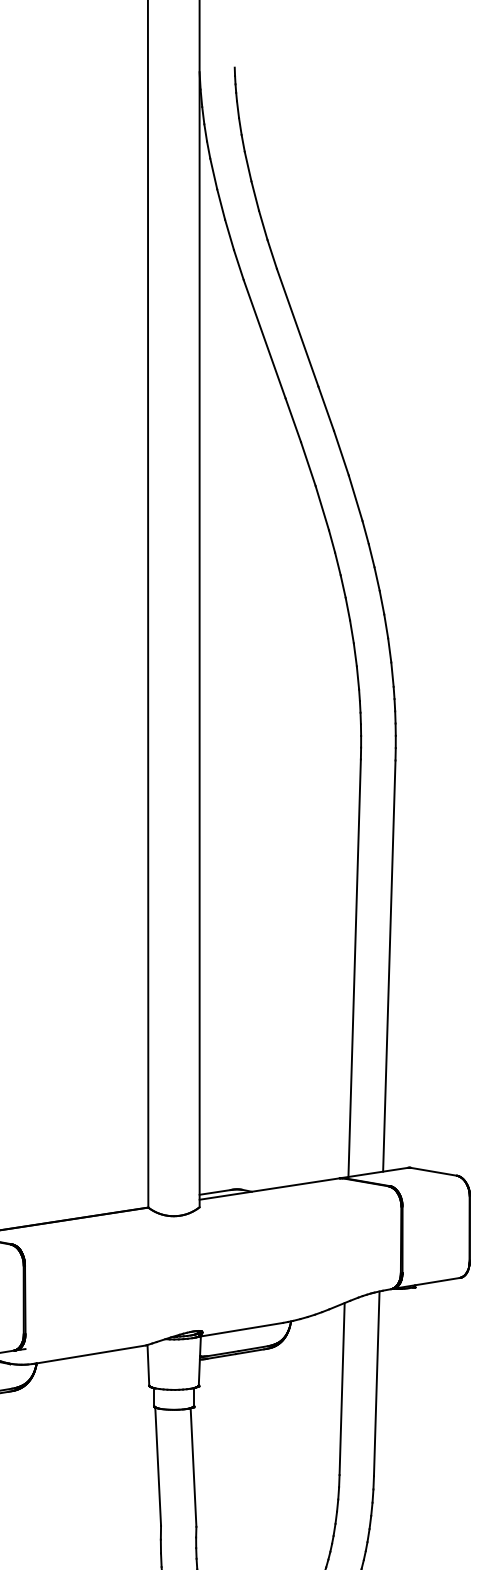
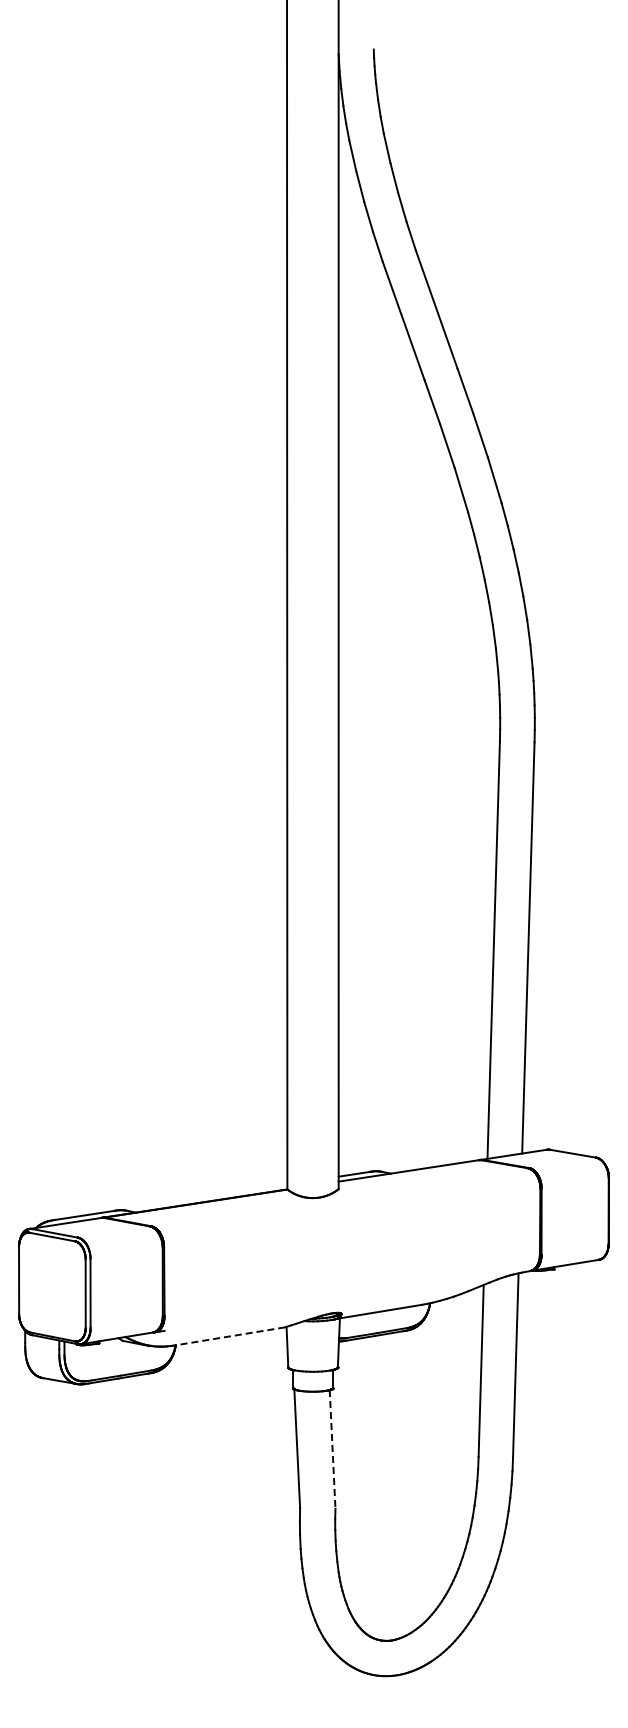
line: (90, 1354) -> (229, 1336), solid -> dashed
line: (193, 1467) -> (332, 1449), solid -> dashed

